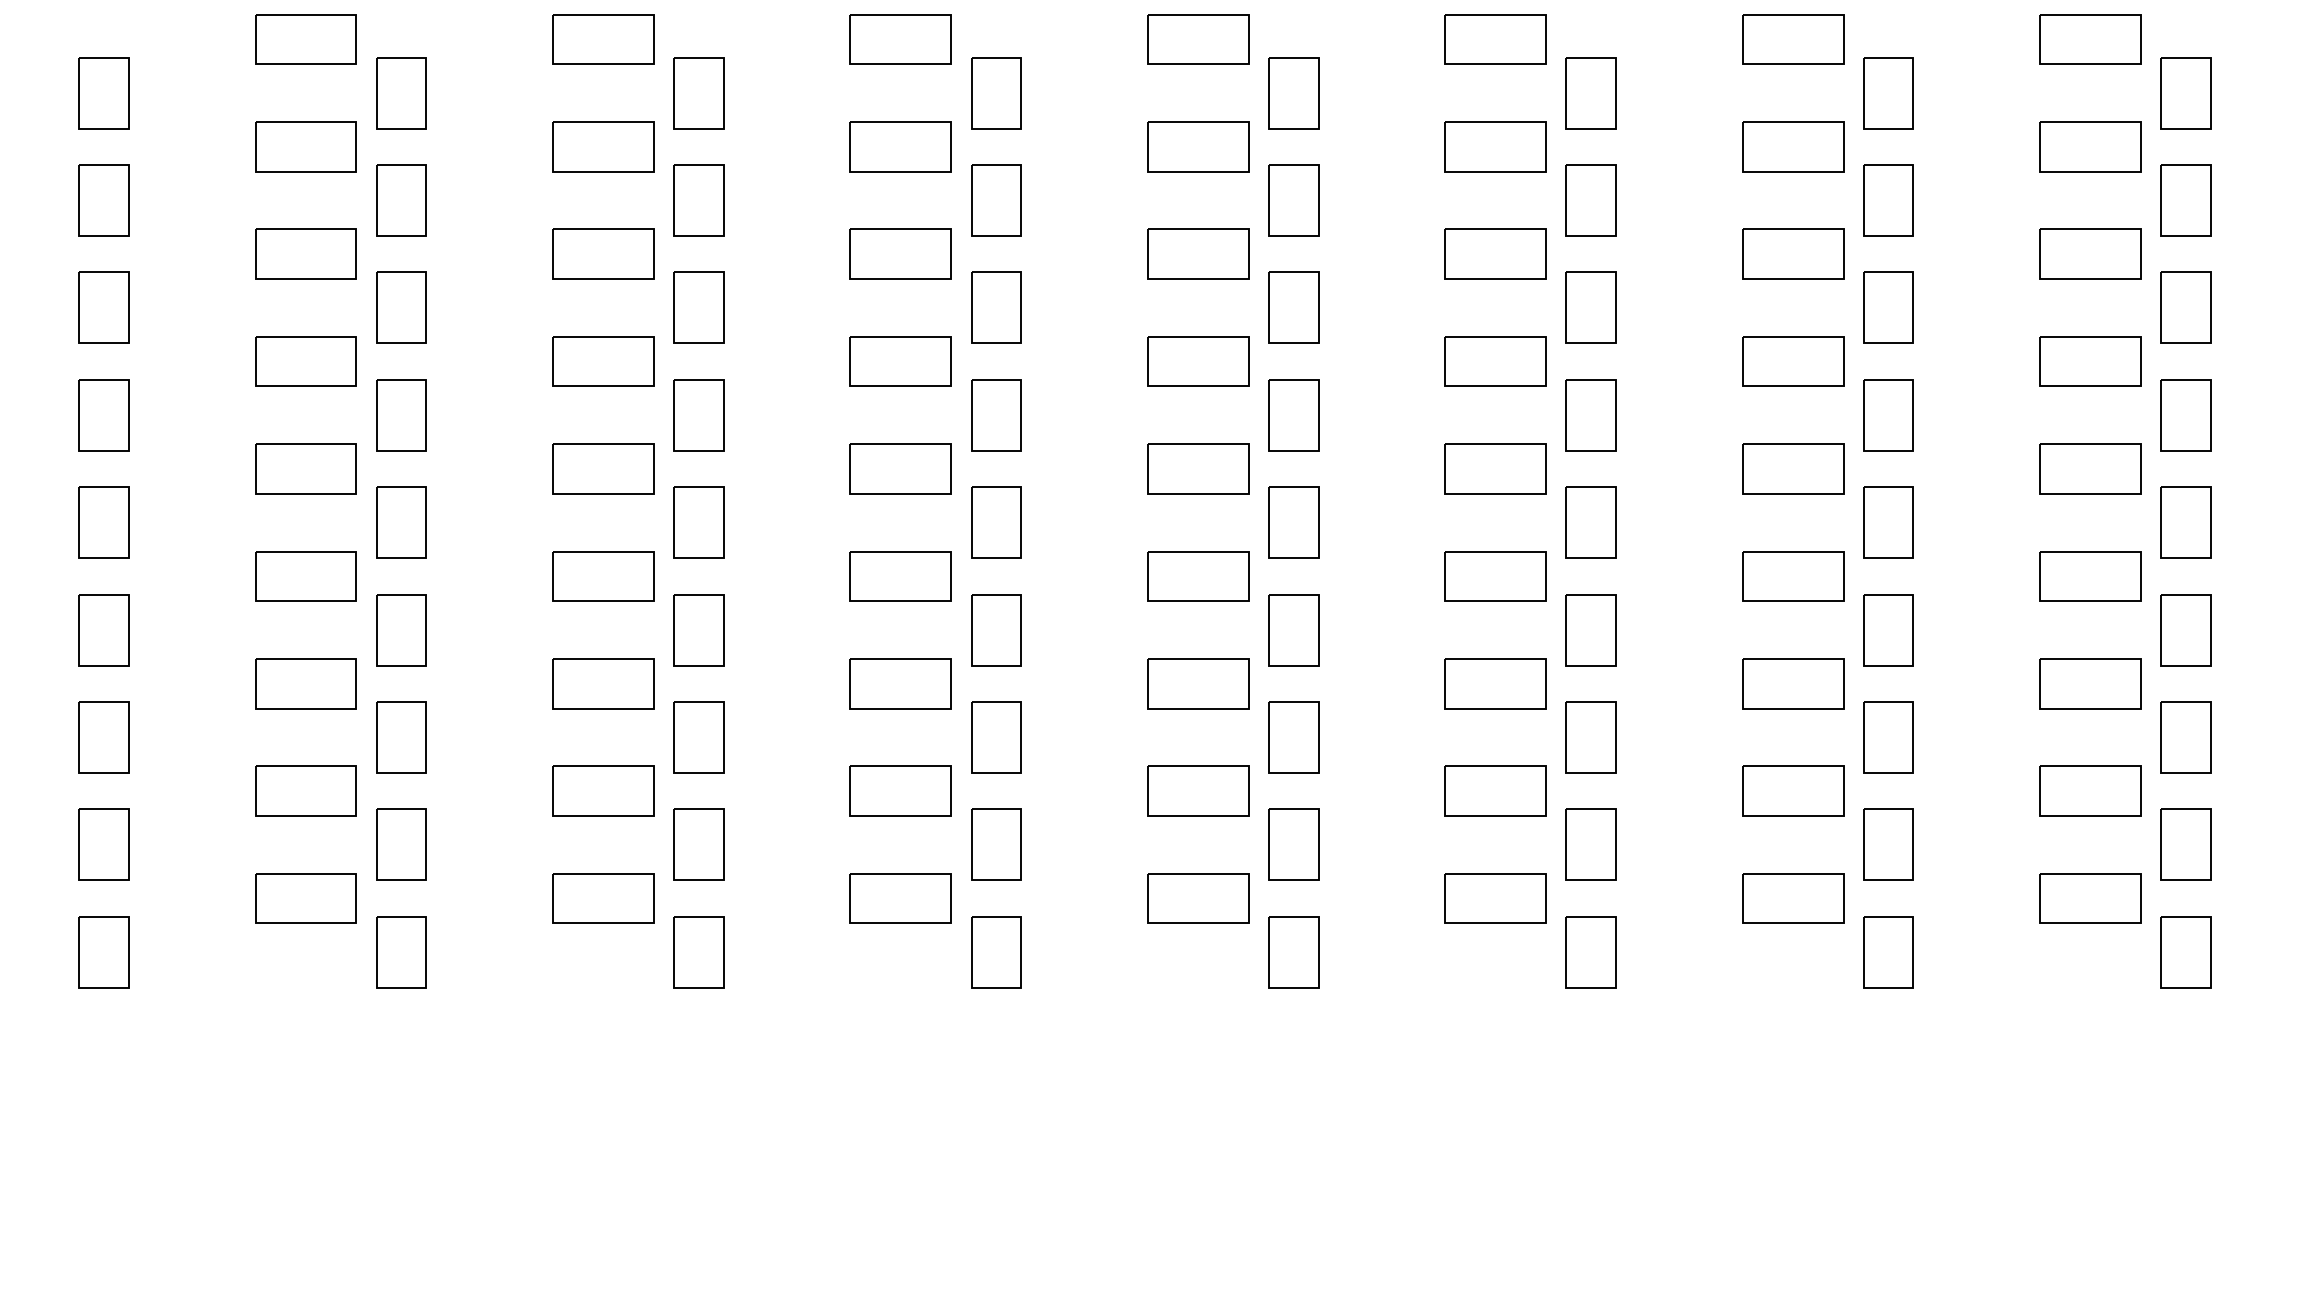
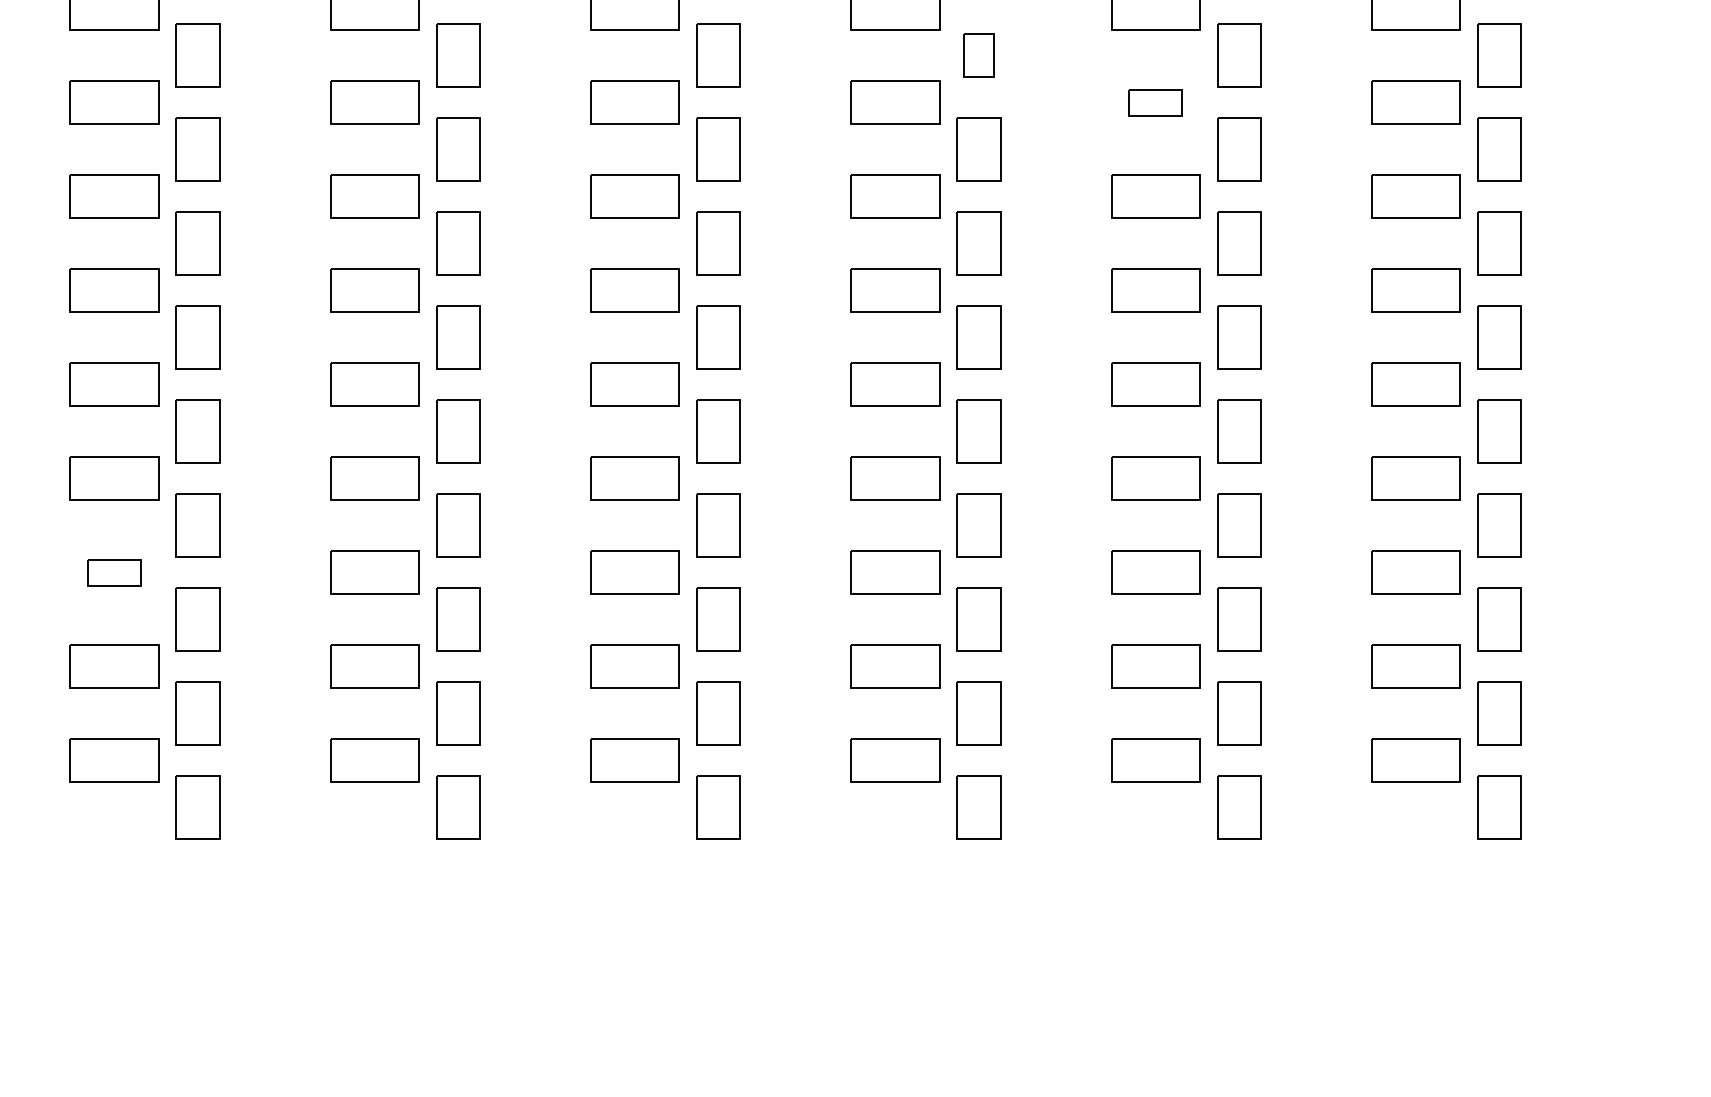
part: (1590, 93) -> (978, 55), size x0.7
part: (1793, 146) -> (1156, 102), size x0.6
part: (603, 683) -> (114, 572), size x0.6

